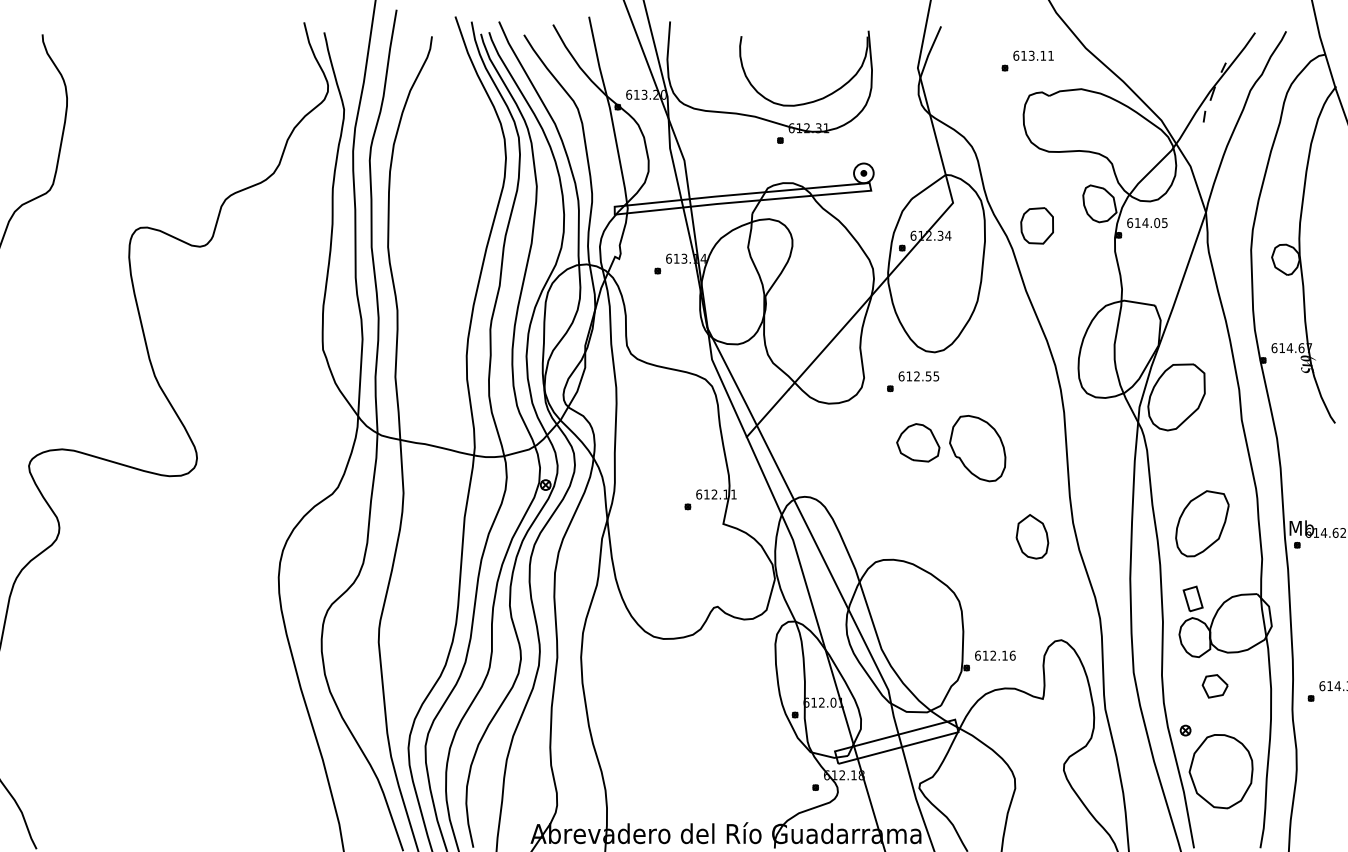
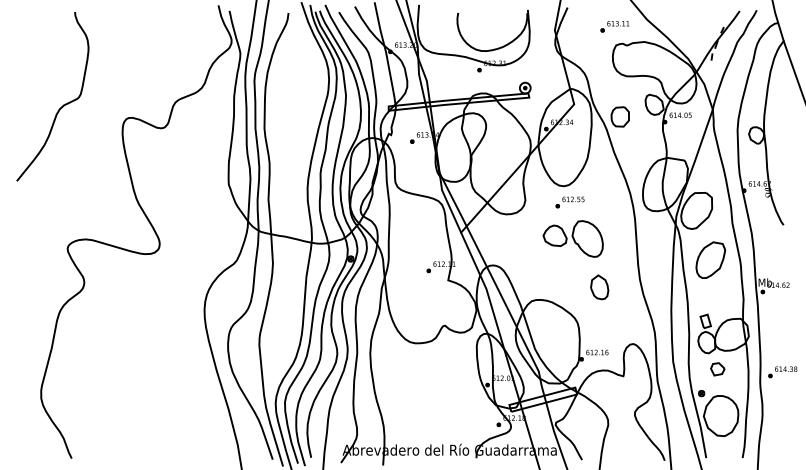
part: (911, 381) -> (569, 202), moved
part: (1201, 522) -> (710, 259), moved
part: (1032, 537) -> (599, 287), moved

